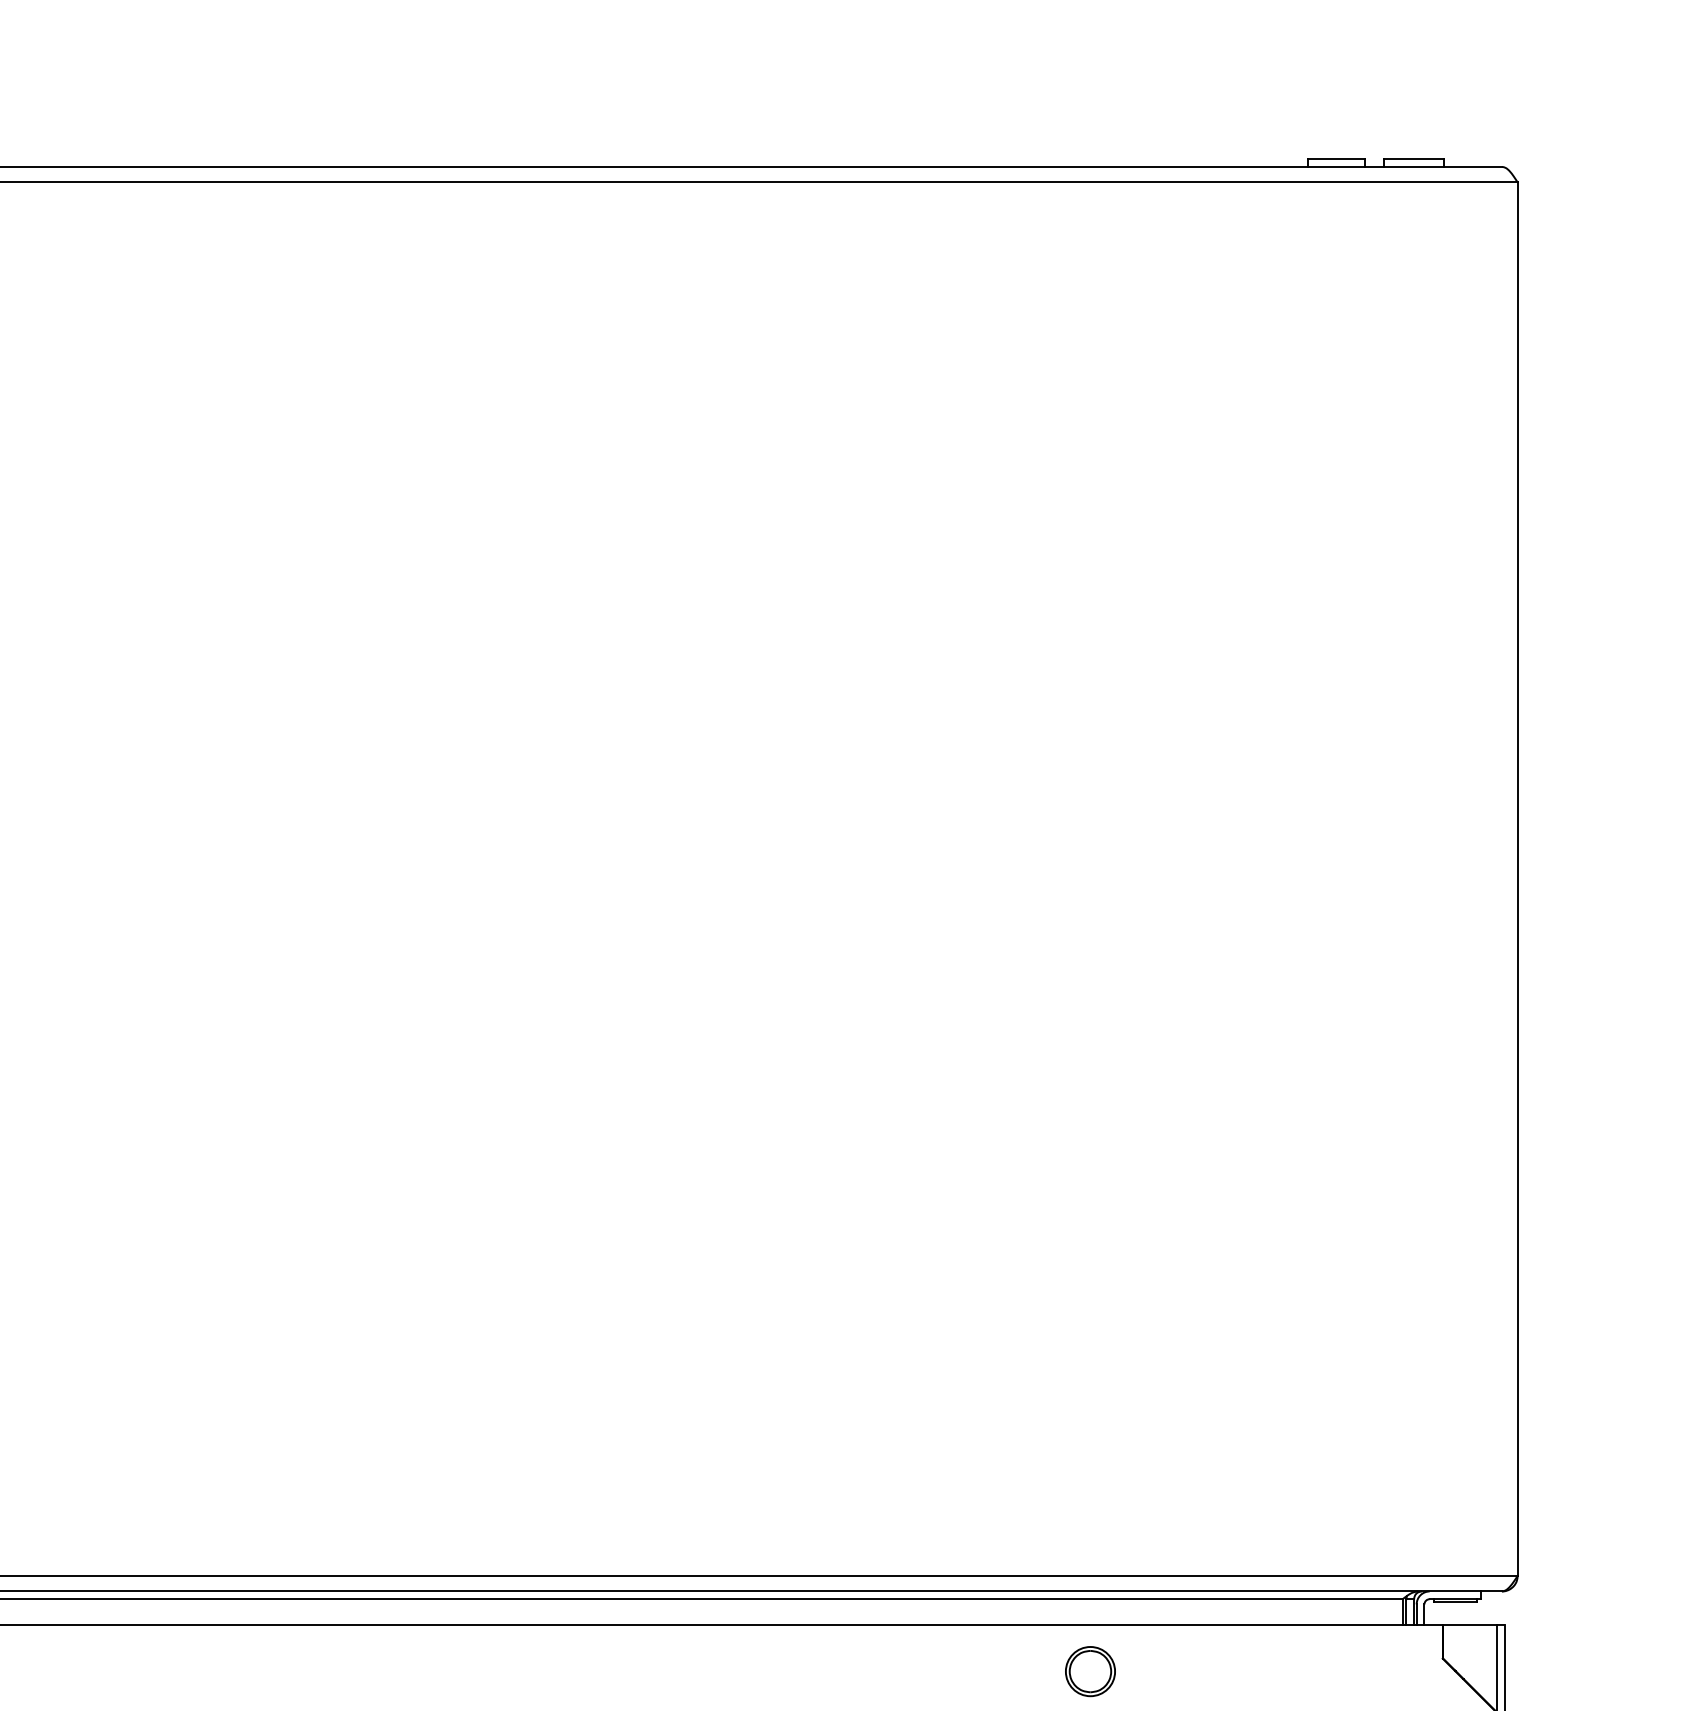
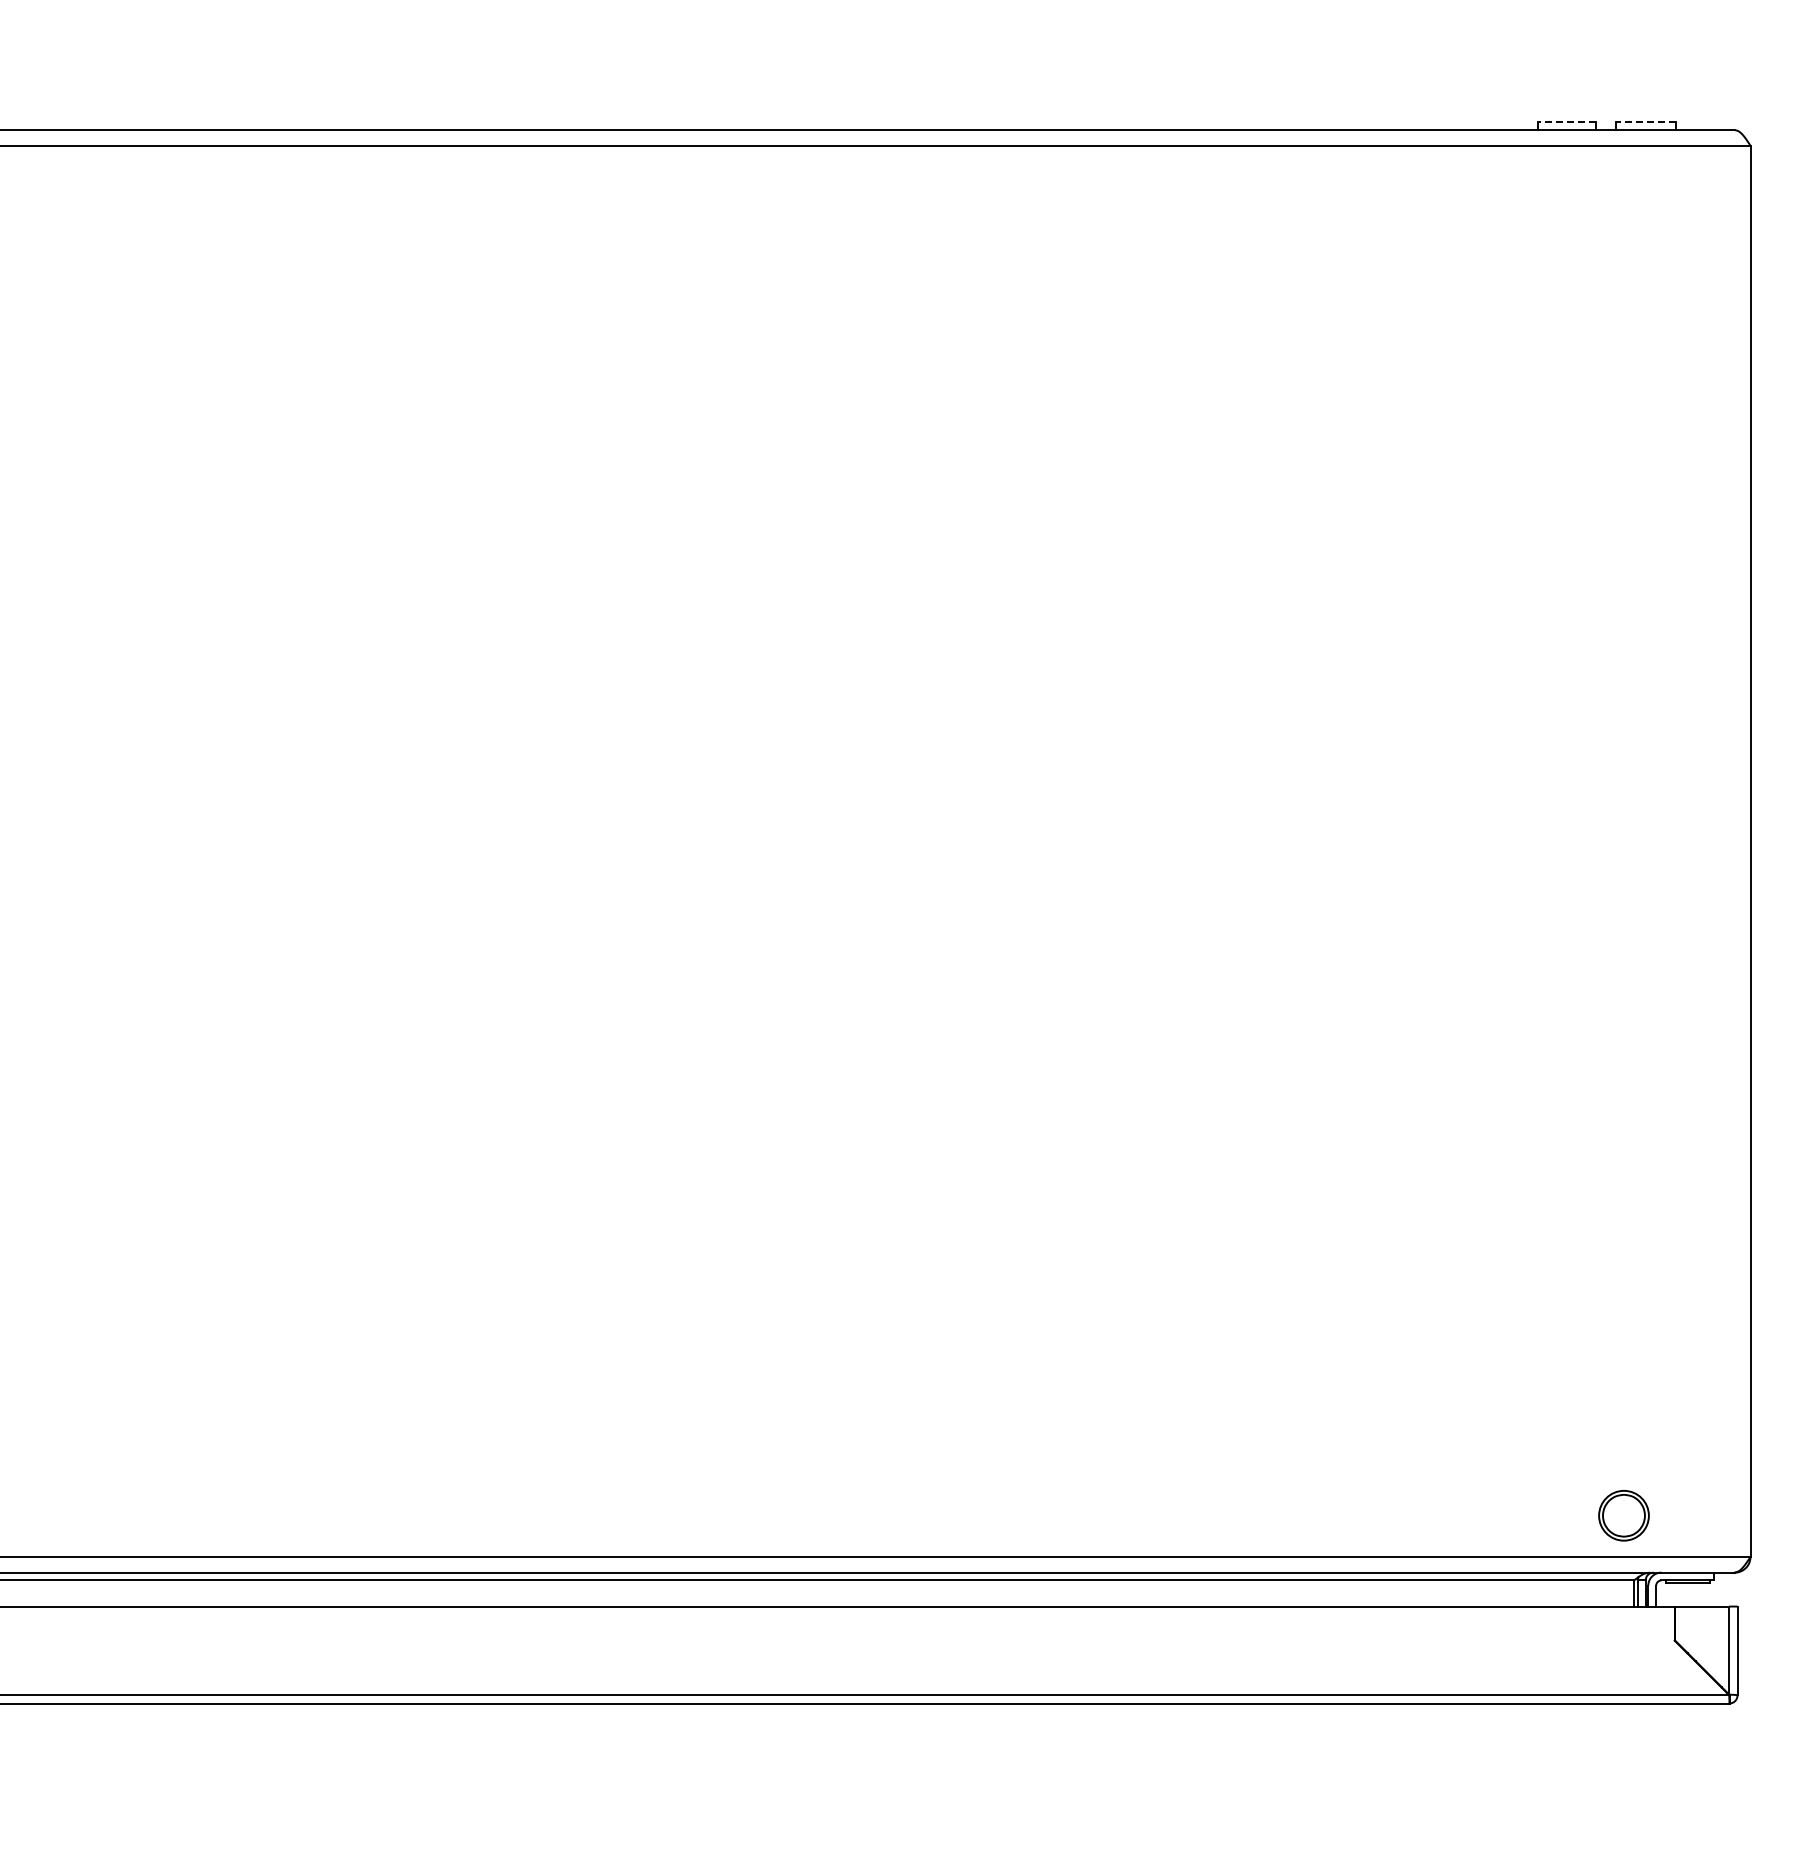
line: (1335, 159) -> (1566, 122), solid -> dashed
line: (1413, 159) -> (1645, 122), solid -> dashed
part: (1089, 1671) -> (1623, 1515), moved

